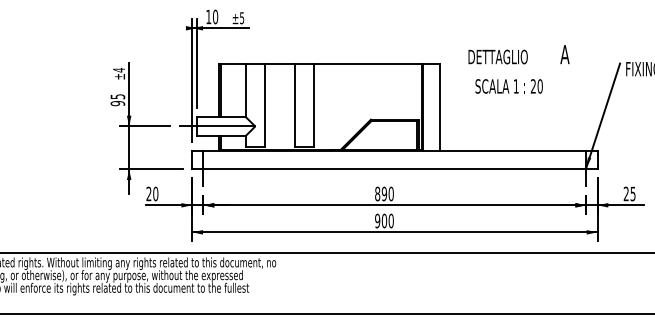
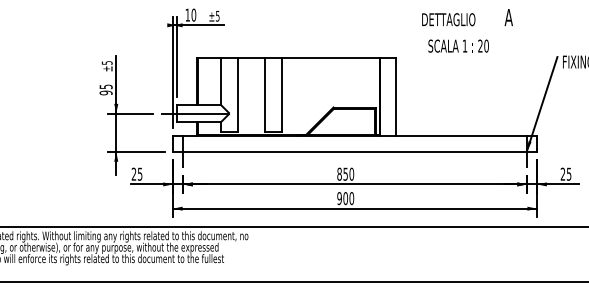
text: (119, 69) -> (107, 62), ±4 -> ±5
text: (518, 69) -> (467, 30), moved
text: (155, 193) -> (139, 173), 20 -> 25
text: (384, 193) -> (345, 173), 890 -> 850

